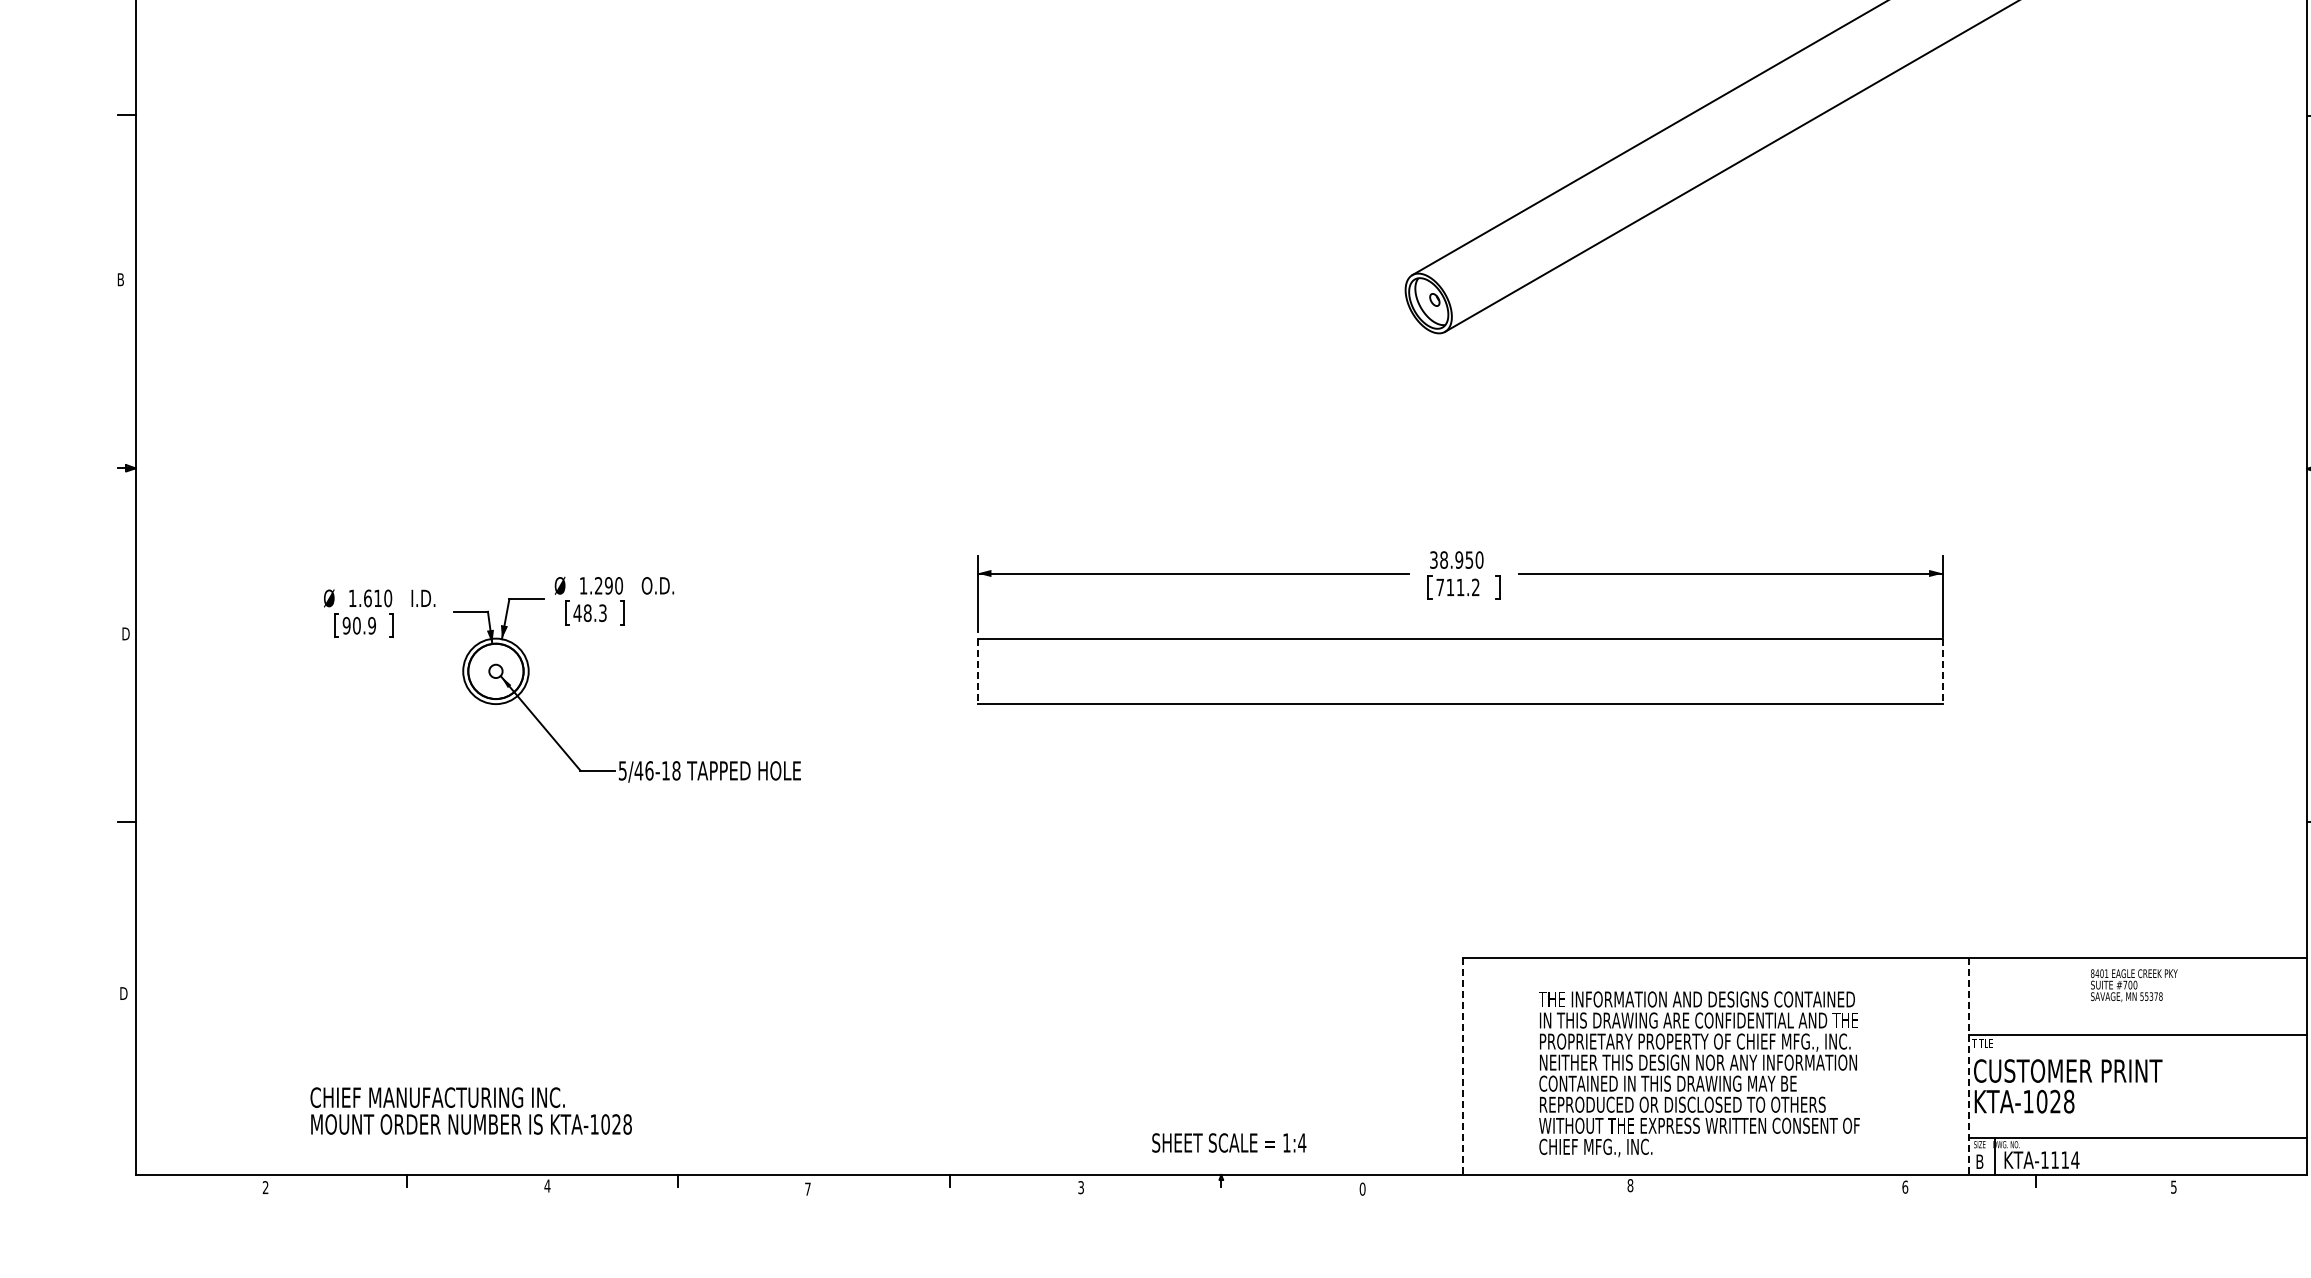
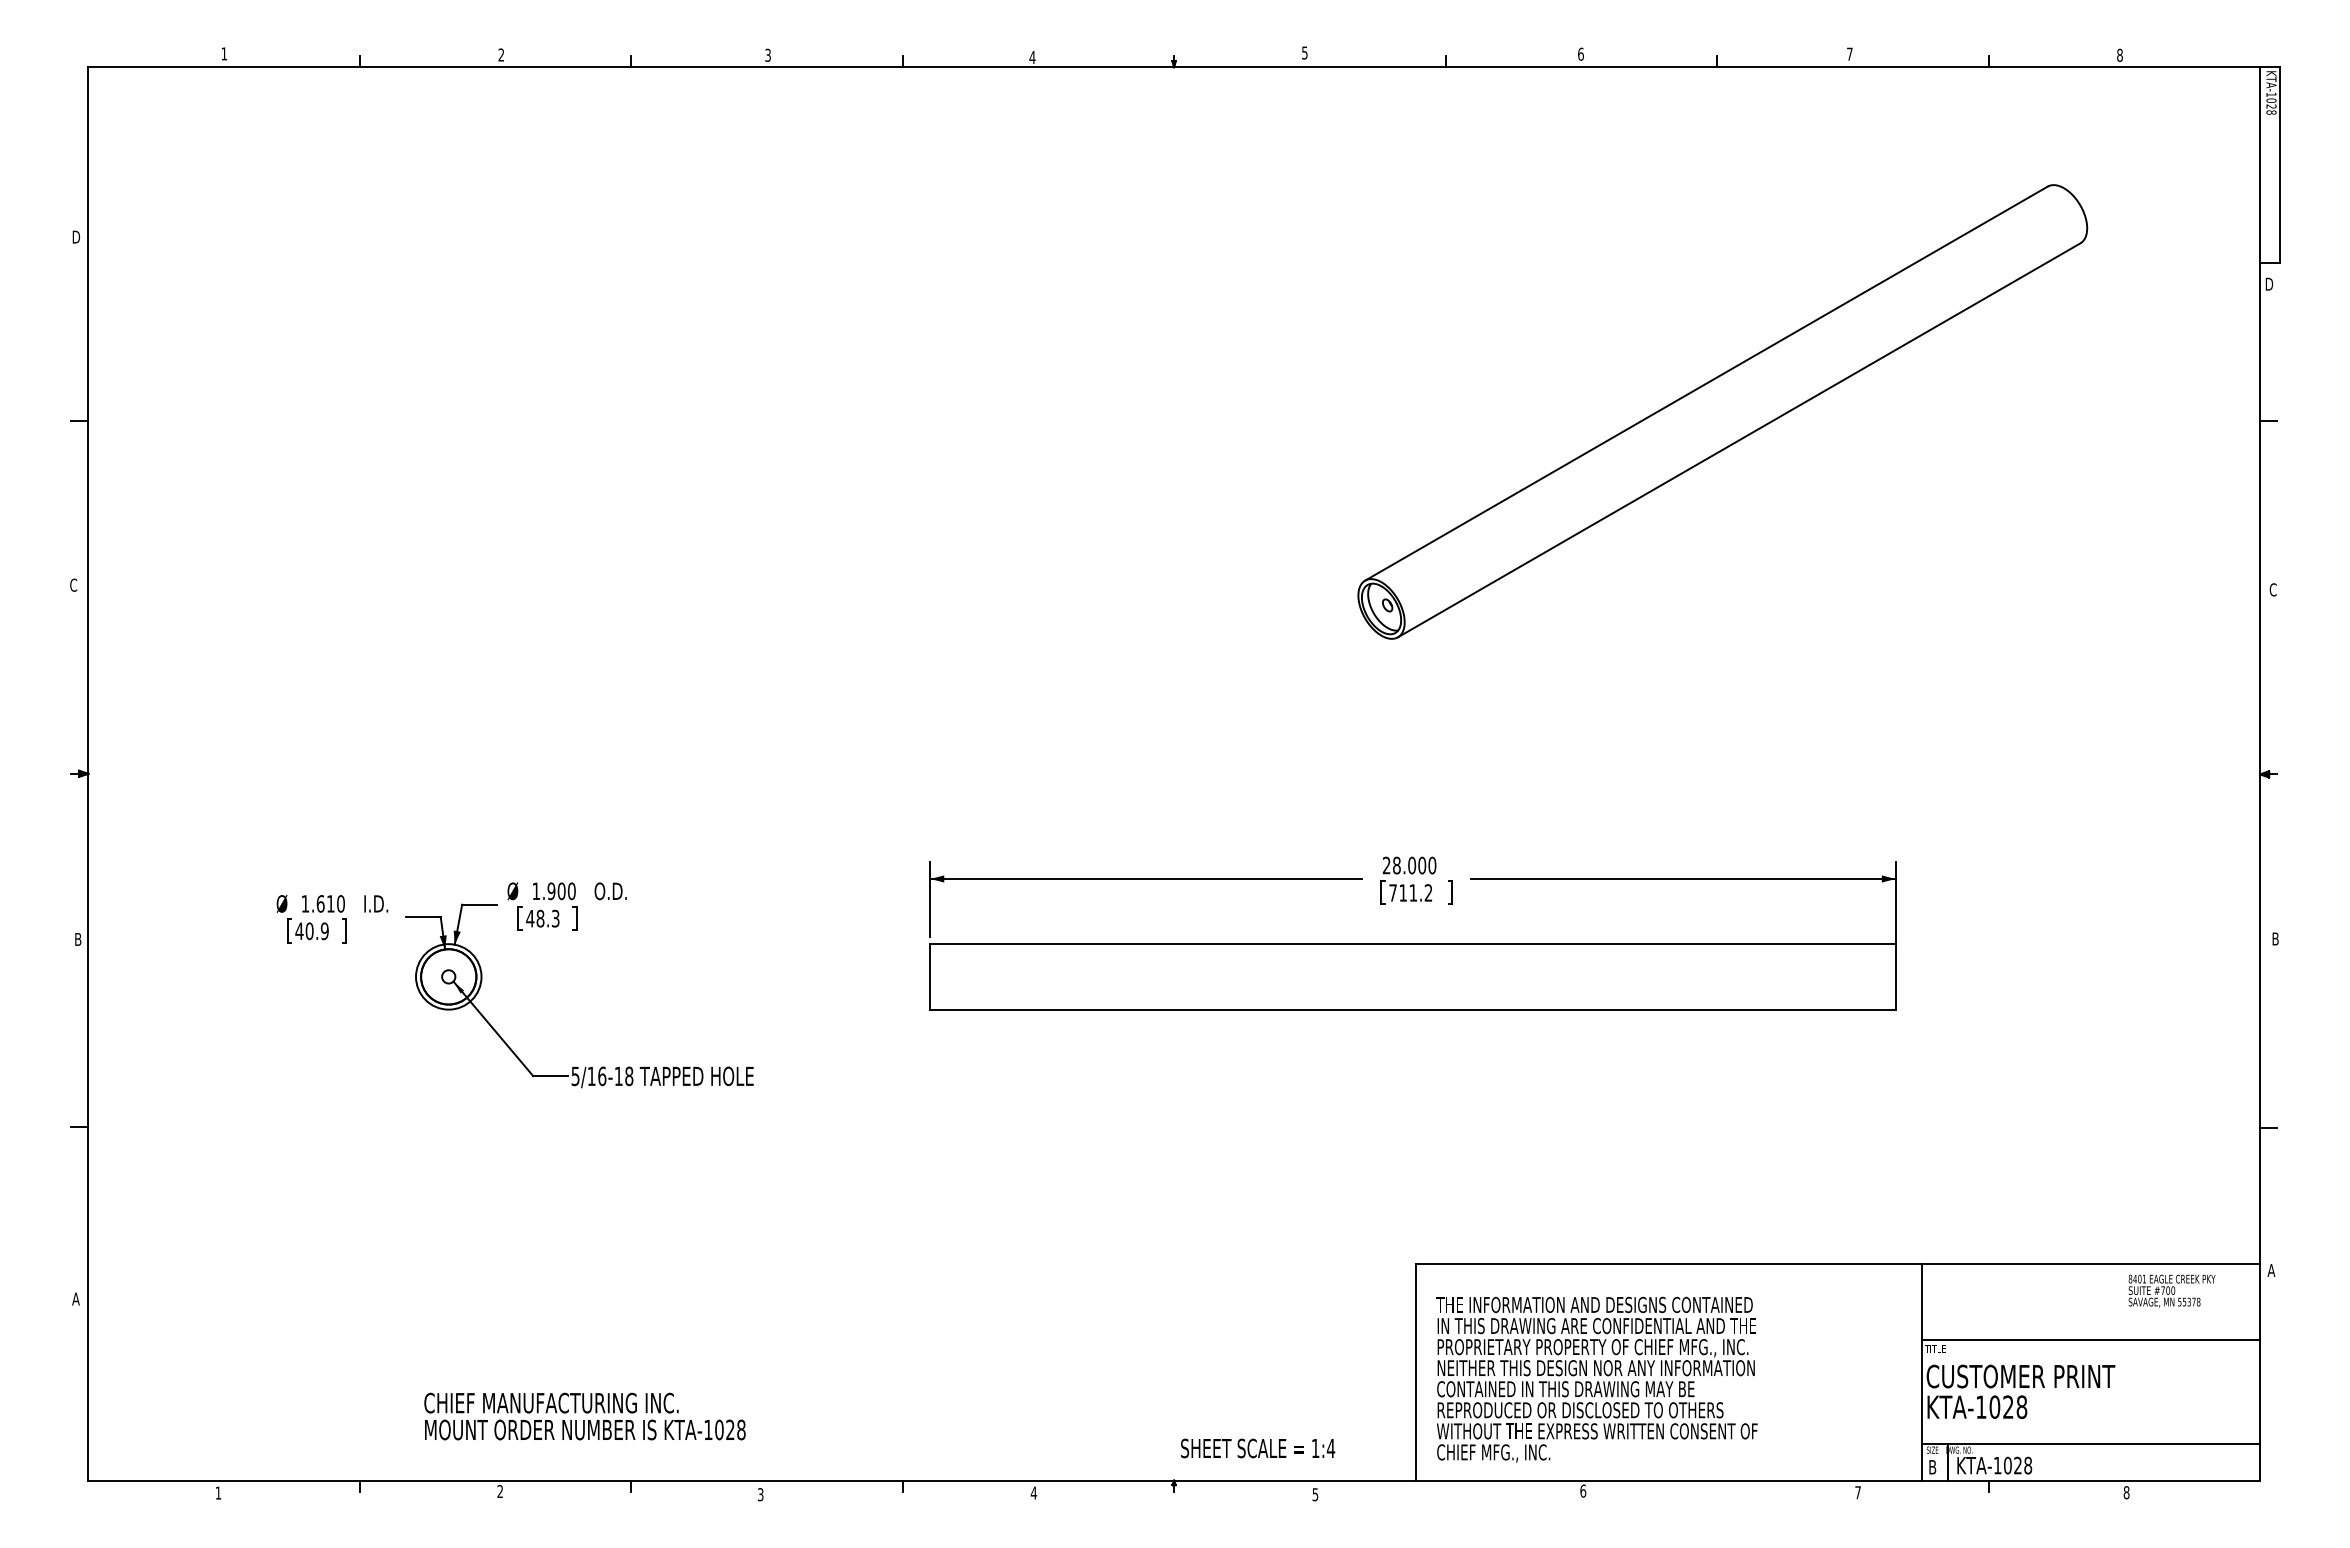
text: (120, 279) -> (73, 584), B -> C
text: (1451, 560) -> (1404, 865), 38.950 -> 28.000
text: (603, 586) -> (556, 891), 1.290 -> 1.900
text: (346, 626) -> (299, 931), 90.9 -> 40.9
text: (126, 634) -> (79, 939), D -> B
line: (977, 671) -> (930, 976), dashed -> solid
line: (1942, 671) -> (1895, 976), dashed -> solid
text: (638, 770) -> (591, 1075), 5/46-18 -> 5/16-18
text: (2133, 985) -> (2171, 1290), moved
text: (123, 993) -> (76, 1298), D -> A
line: (1463, 1067) -> (1416, 1372), dashed -> solid
line: (1968, 1067) -> (1921, 1372), dashed -> solid
text: (1698, 1074) -> (1596, 1379), moved
text: (470, 1111) -> (584, 1416), moved
text: (1229, 1143) -> (1258, 1448), moved
text: (2065, 1160) -> (2018, 1465), KTA-1114 -> KTA-1028
text: (1630, 1185) -> (1583, 1490), 8 -> 6
text: (547, 1186) -> (500, 1491), 4 -> 2
text: (264, 1187) -> (217, 1492), 2 -> 1
text: (1080, 1187) -> (1033, 1492), 3 -> 4
text: (1905, 1187) -> (1858, 1492), 6 -> 7
text: (2173, 1187) -> (2126, 1492), 5 -> 8
text: (807, 1189) -> (760, 1494), 7 -> 3
text: (1362, 1189) -> (1315, 1494), 0 -> 5

